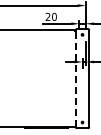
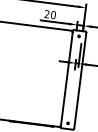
line: (75, 78) -> (66, 78), dashed -> solid

